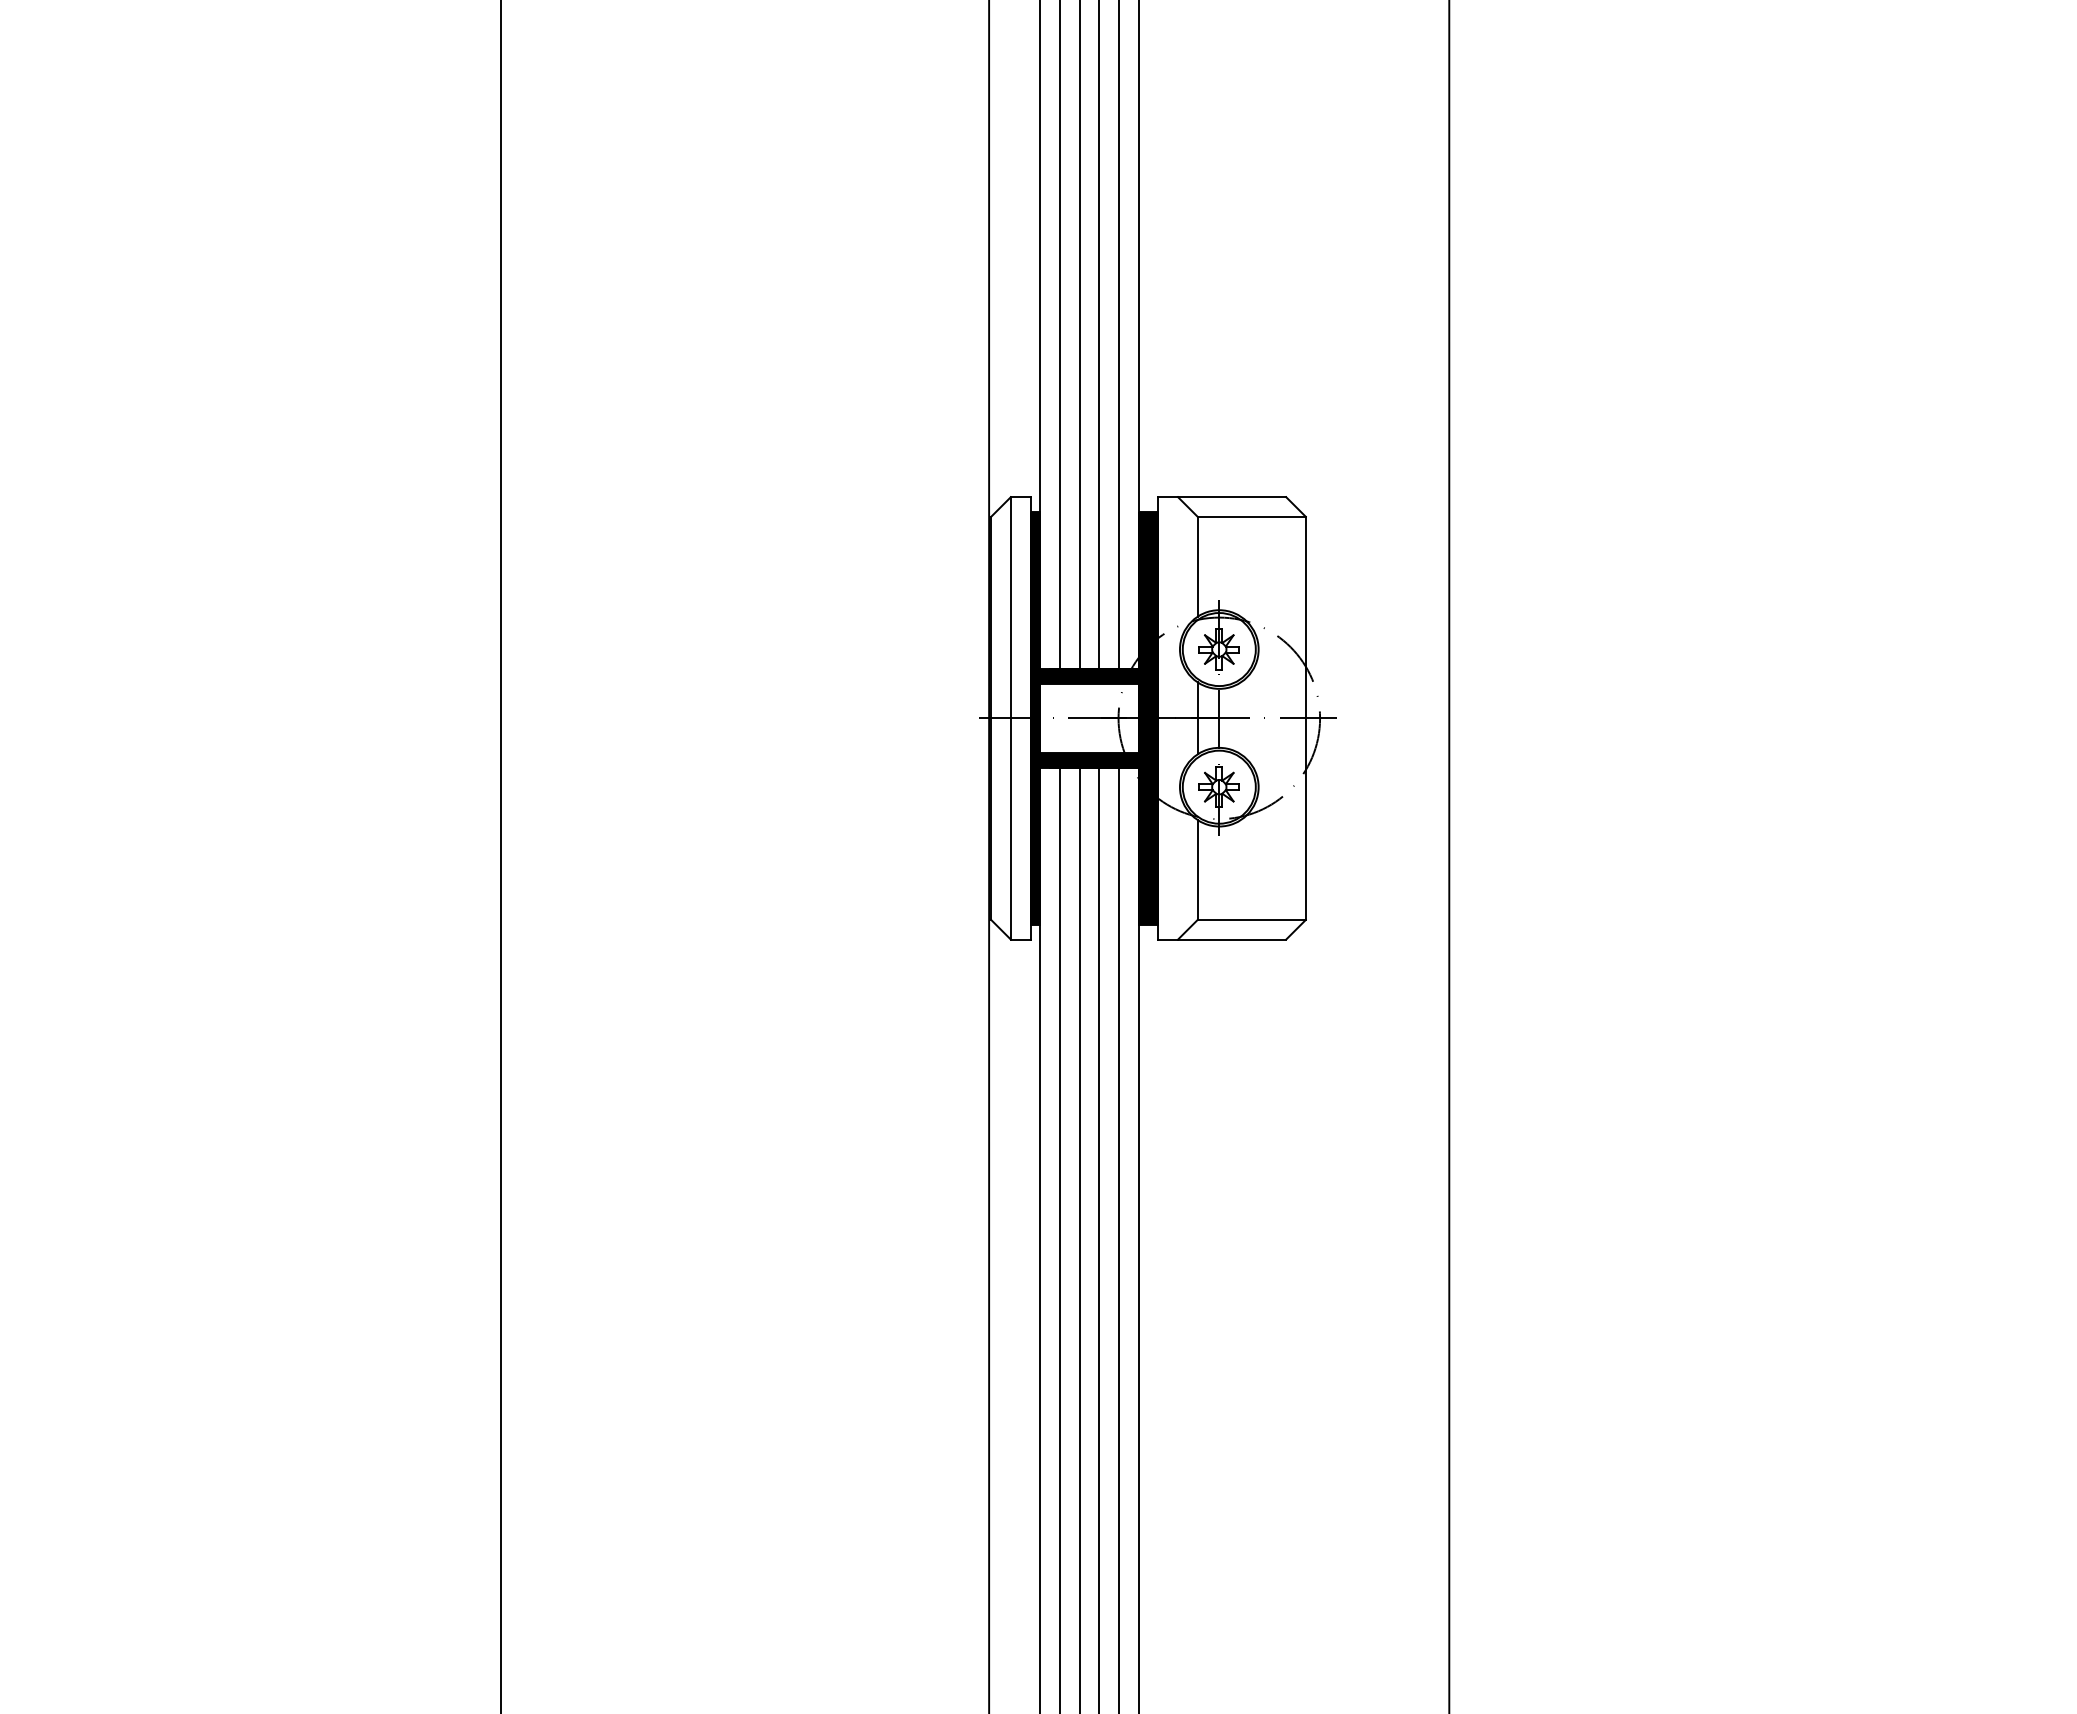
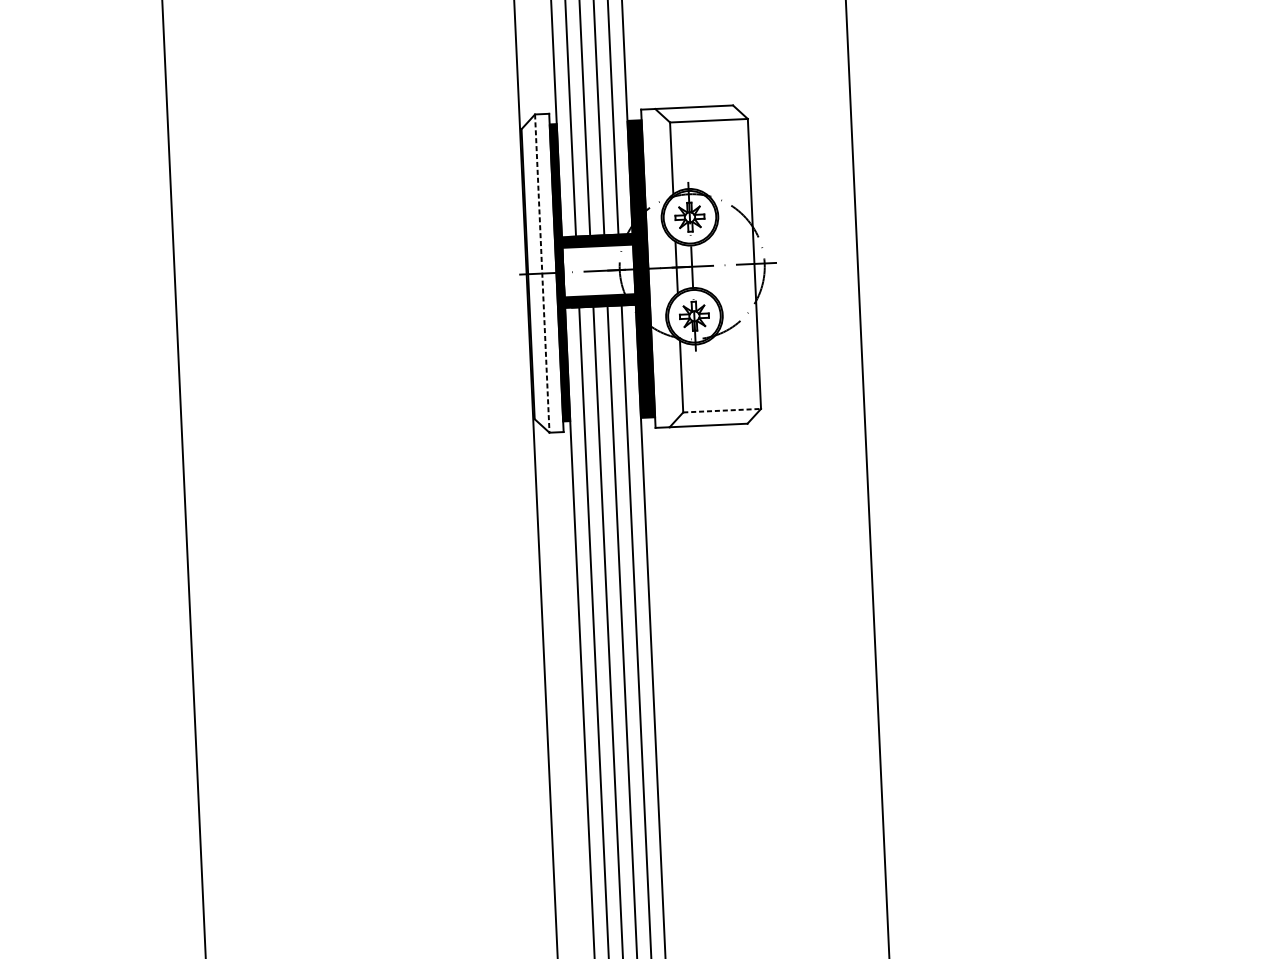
line: (1010, 718) -> (542, 273), solid -> dashed
line: (1252, 919) -> (722, 410), solid -> dashed

